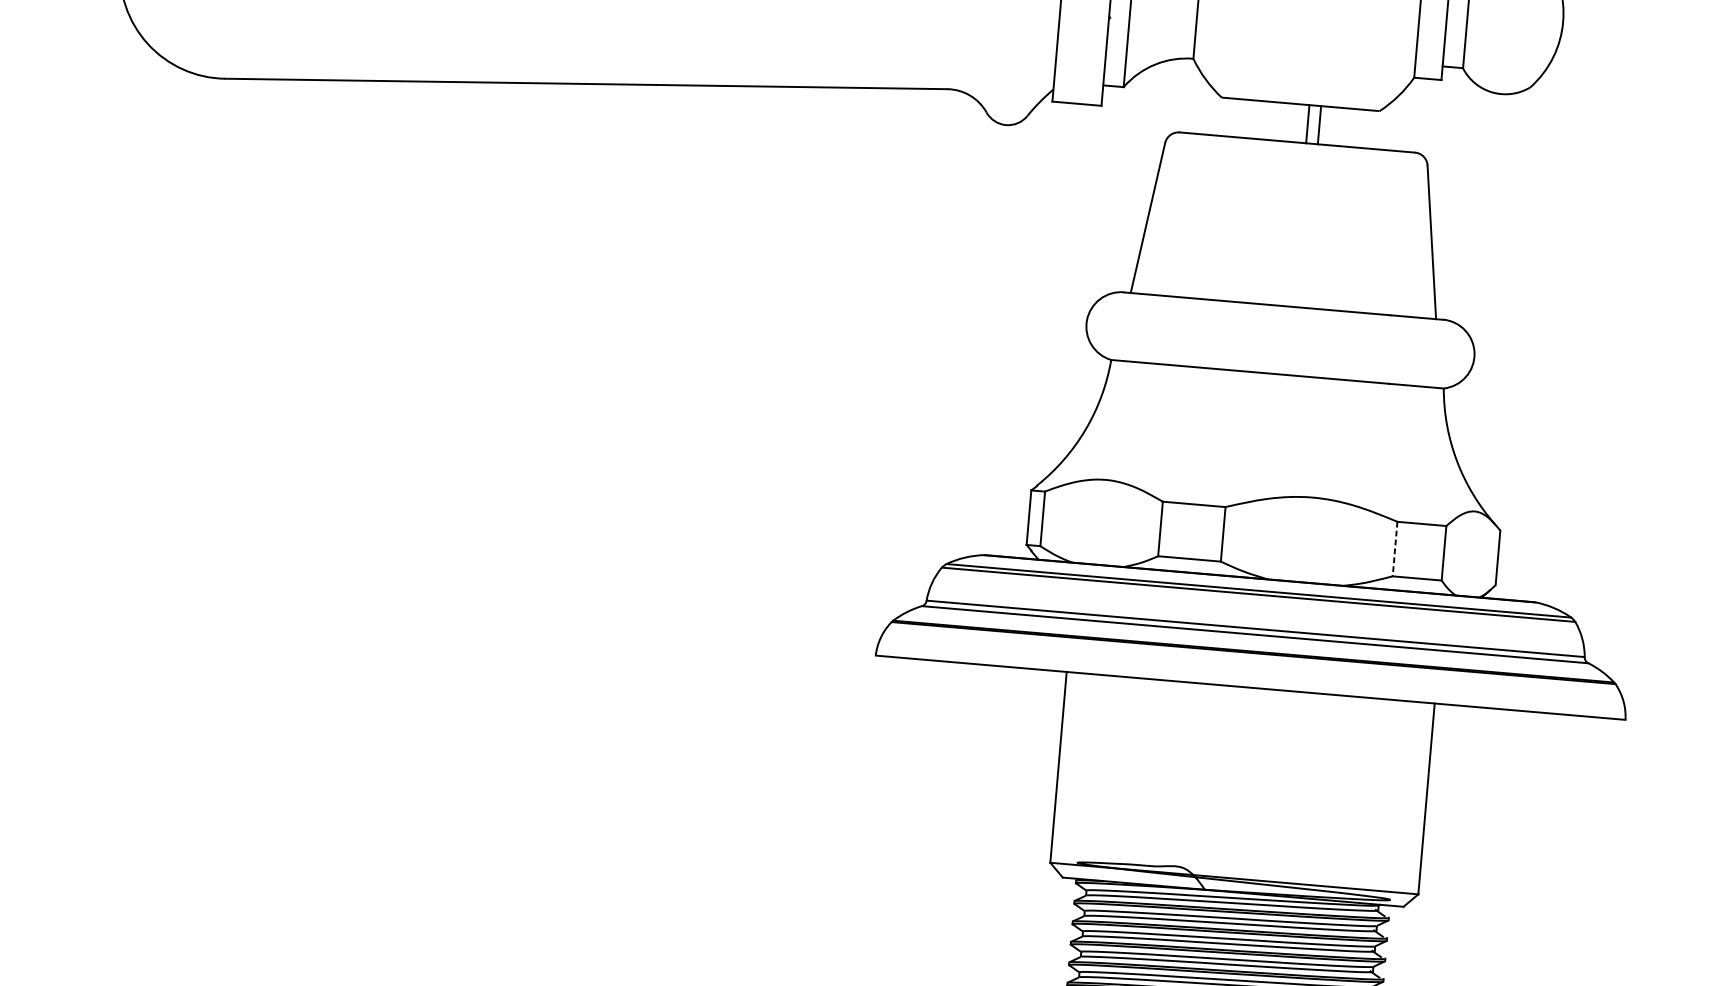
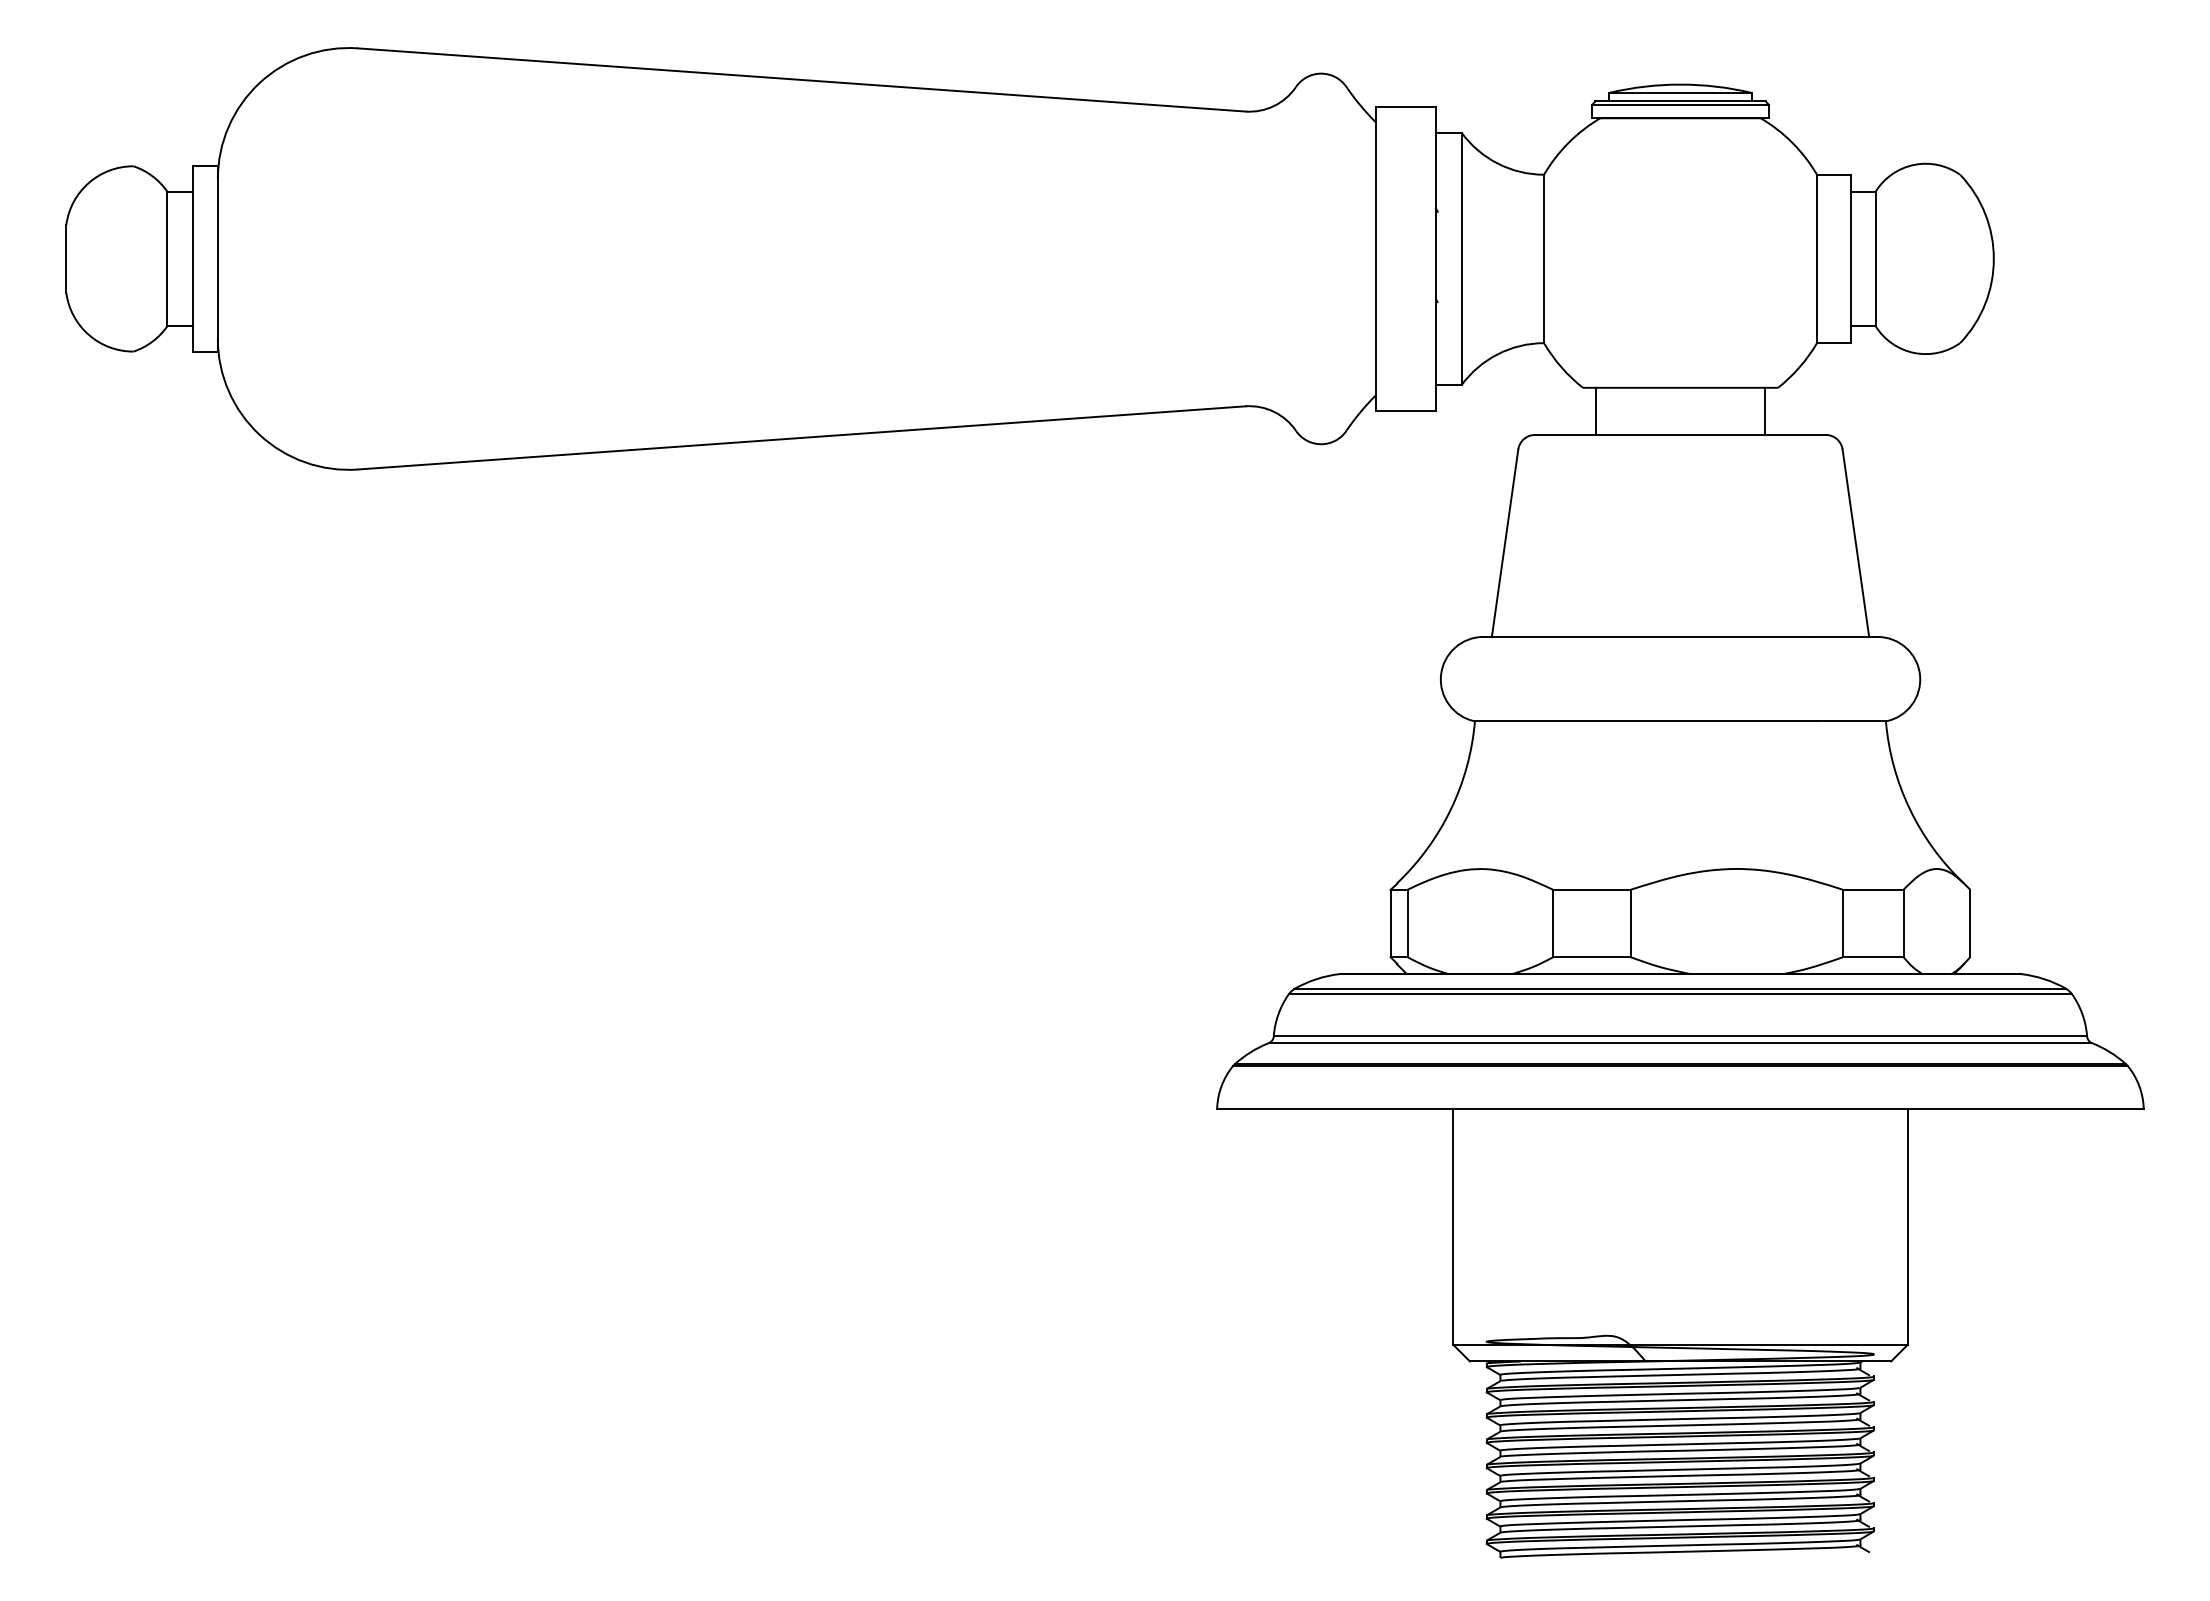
line: (1308, 123) -> (1596, 410), moved
line: (1319, 124) -> (1764, 410), moved
line: (1395, 549) -> (1843, 923), dashed -> solid

